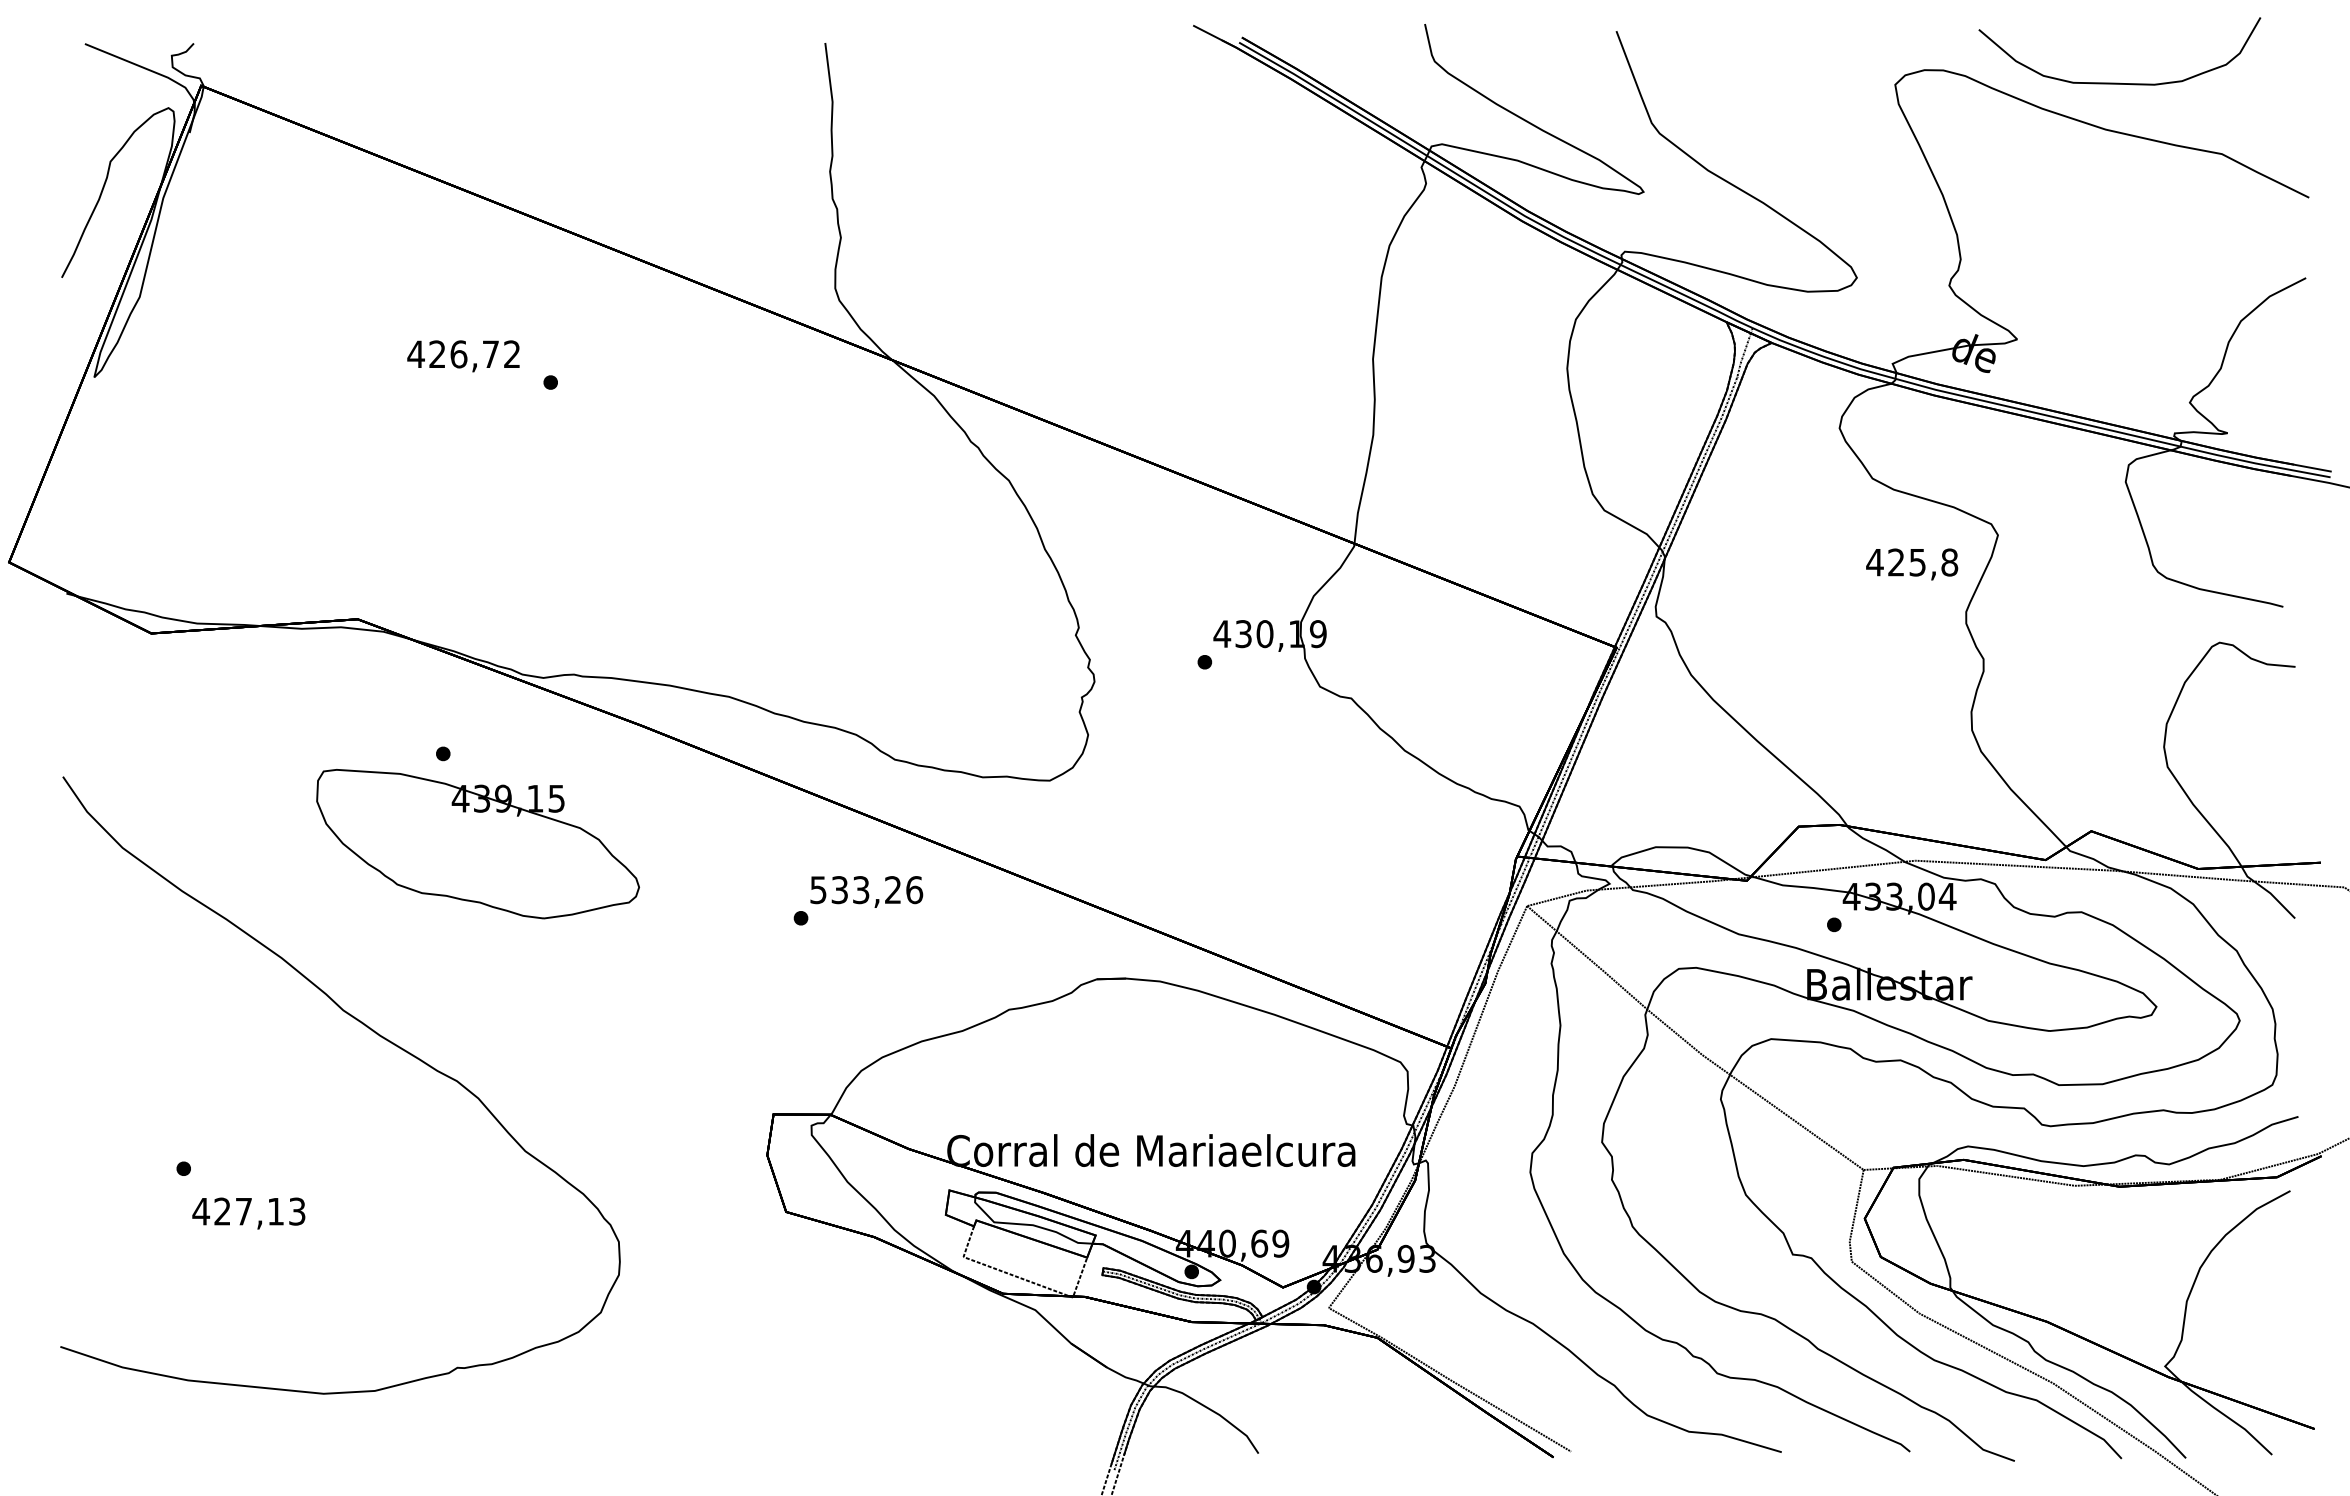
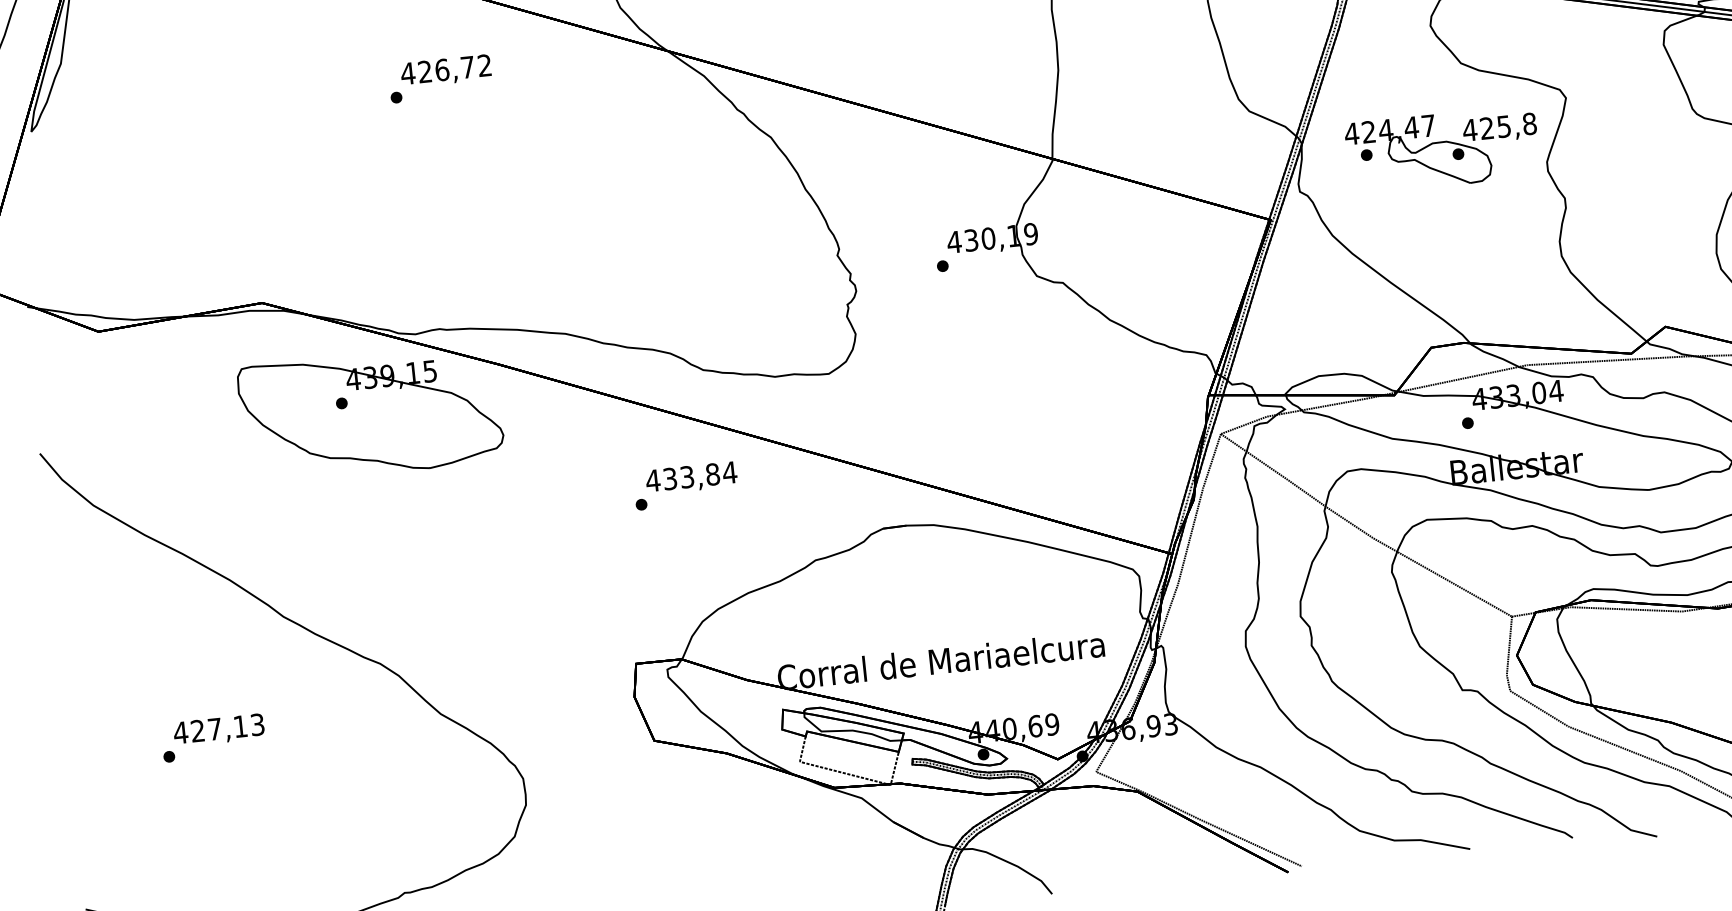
text: (463, 356) -> (446, 71), moved
part: (1808, 582) -> (1418, 151), added
part: (477, 844) -> (370, 414), moved
text: (866, 890) -> (691, 477), 533,26 -> 433,84
text: (248, 1213) -> (218, 730), moved

